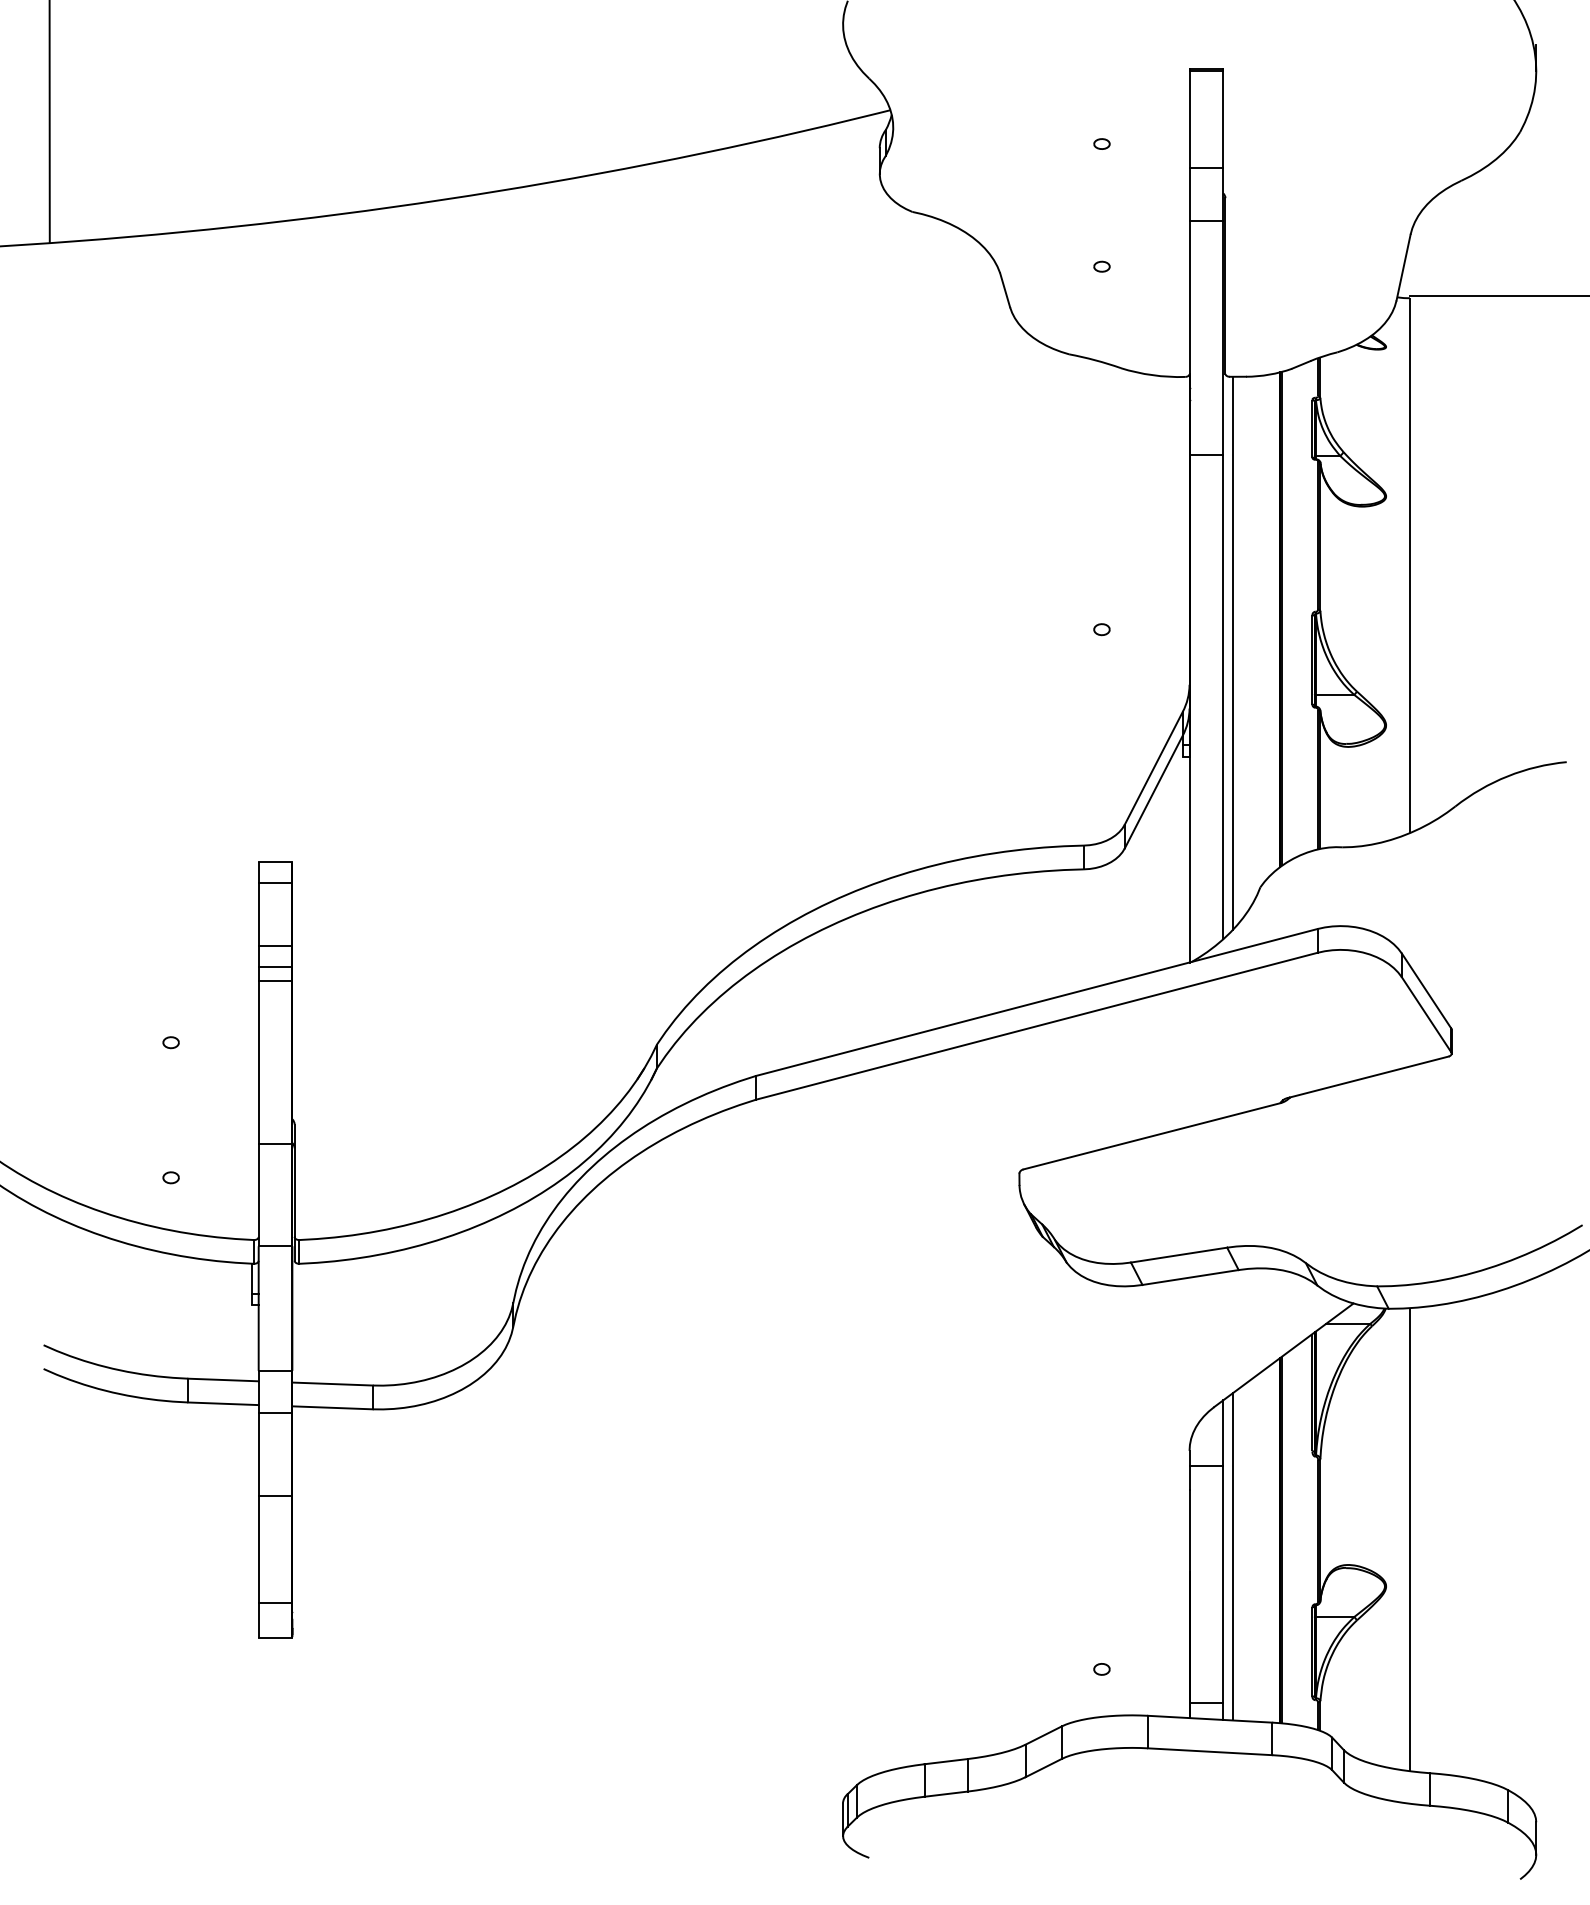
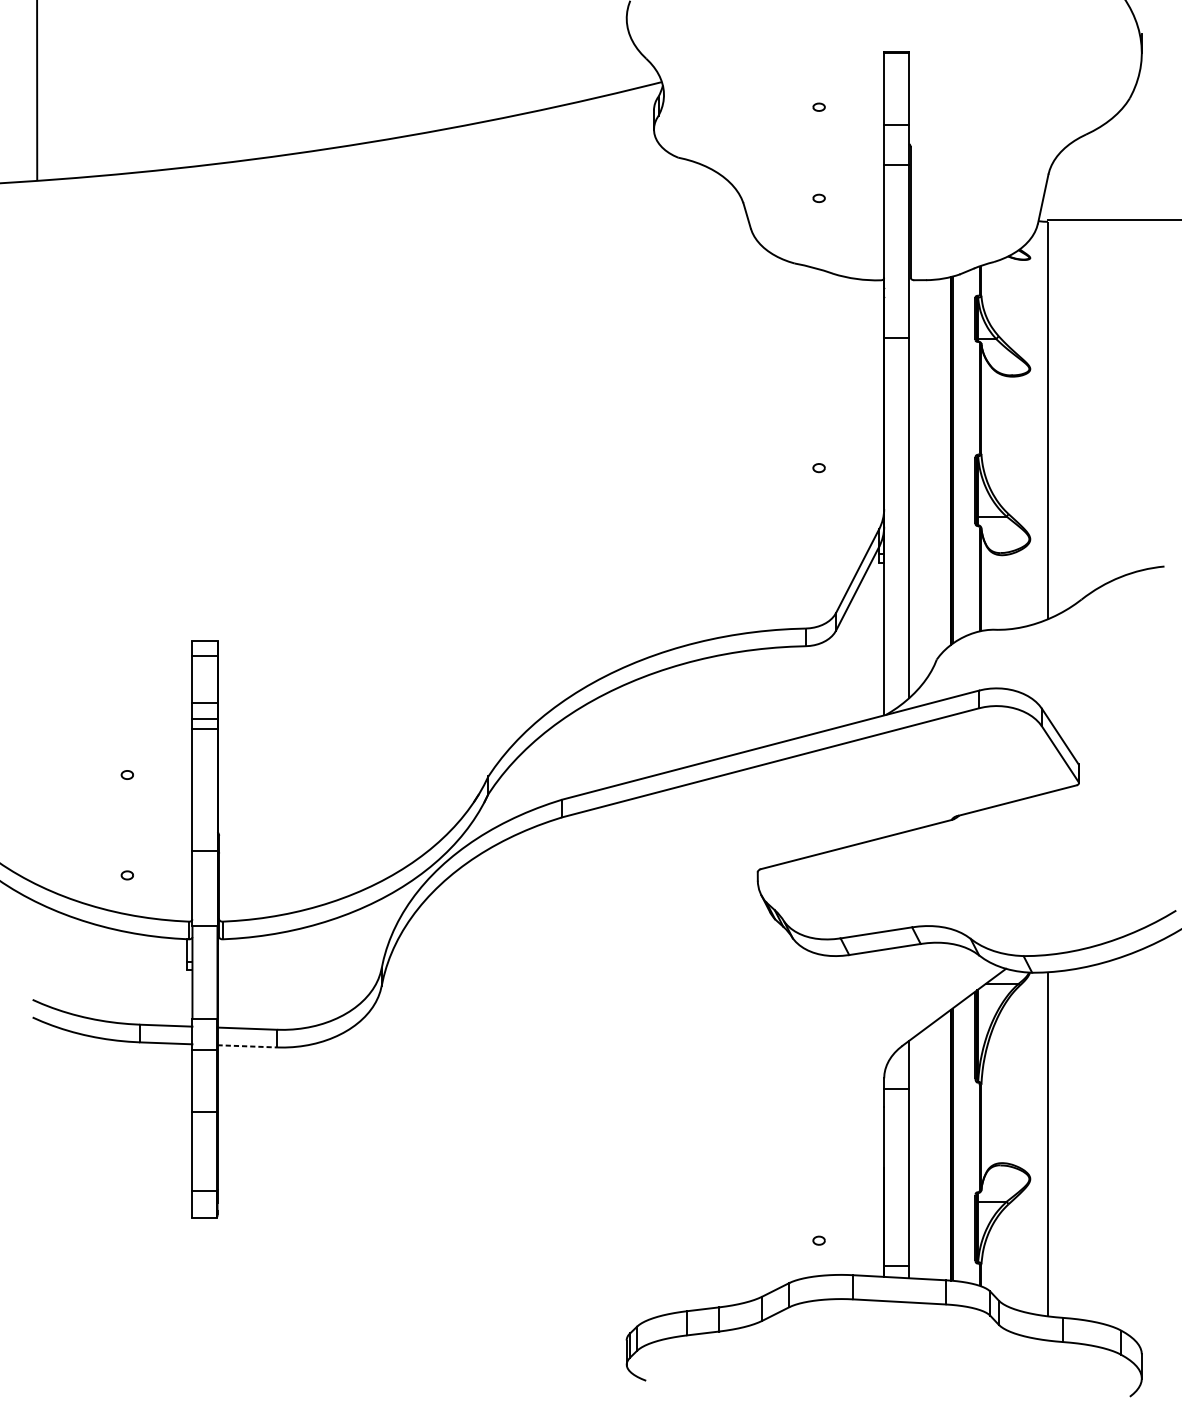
line: (1232, 653) -> (916, 485), removed
line: (333, 1407) -> (248, 1046), solid -> dashed
line: (1232, 1556) -> (916, 1156), removed

